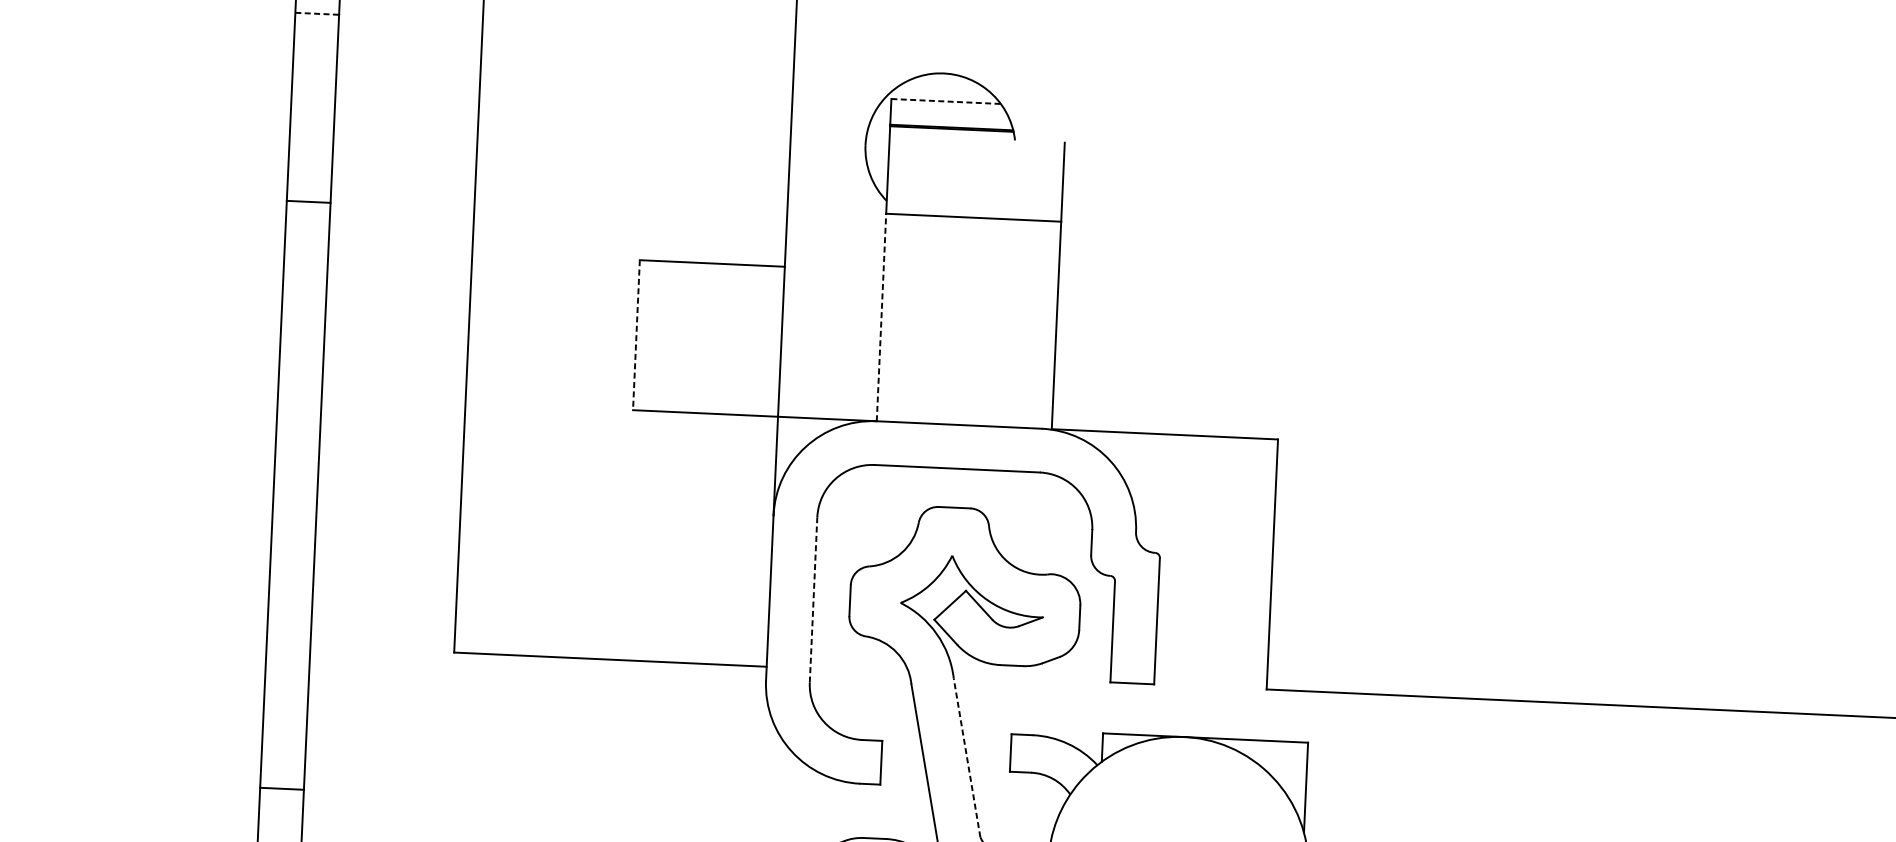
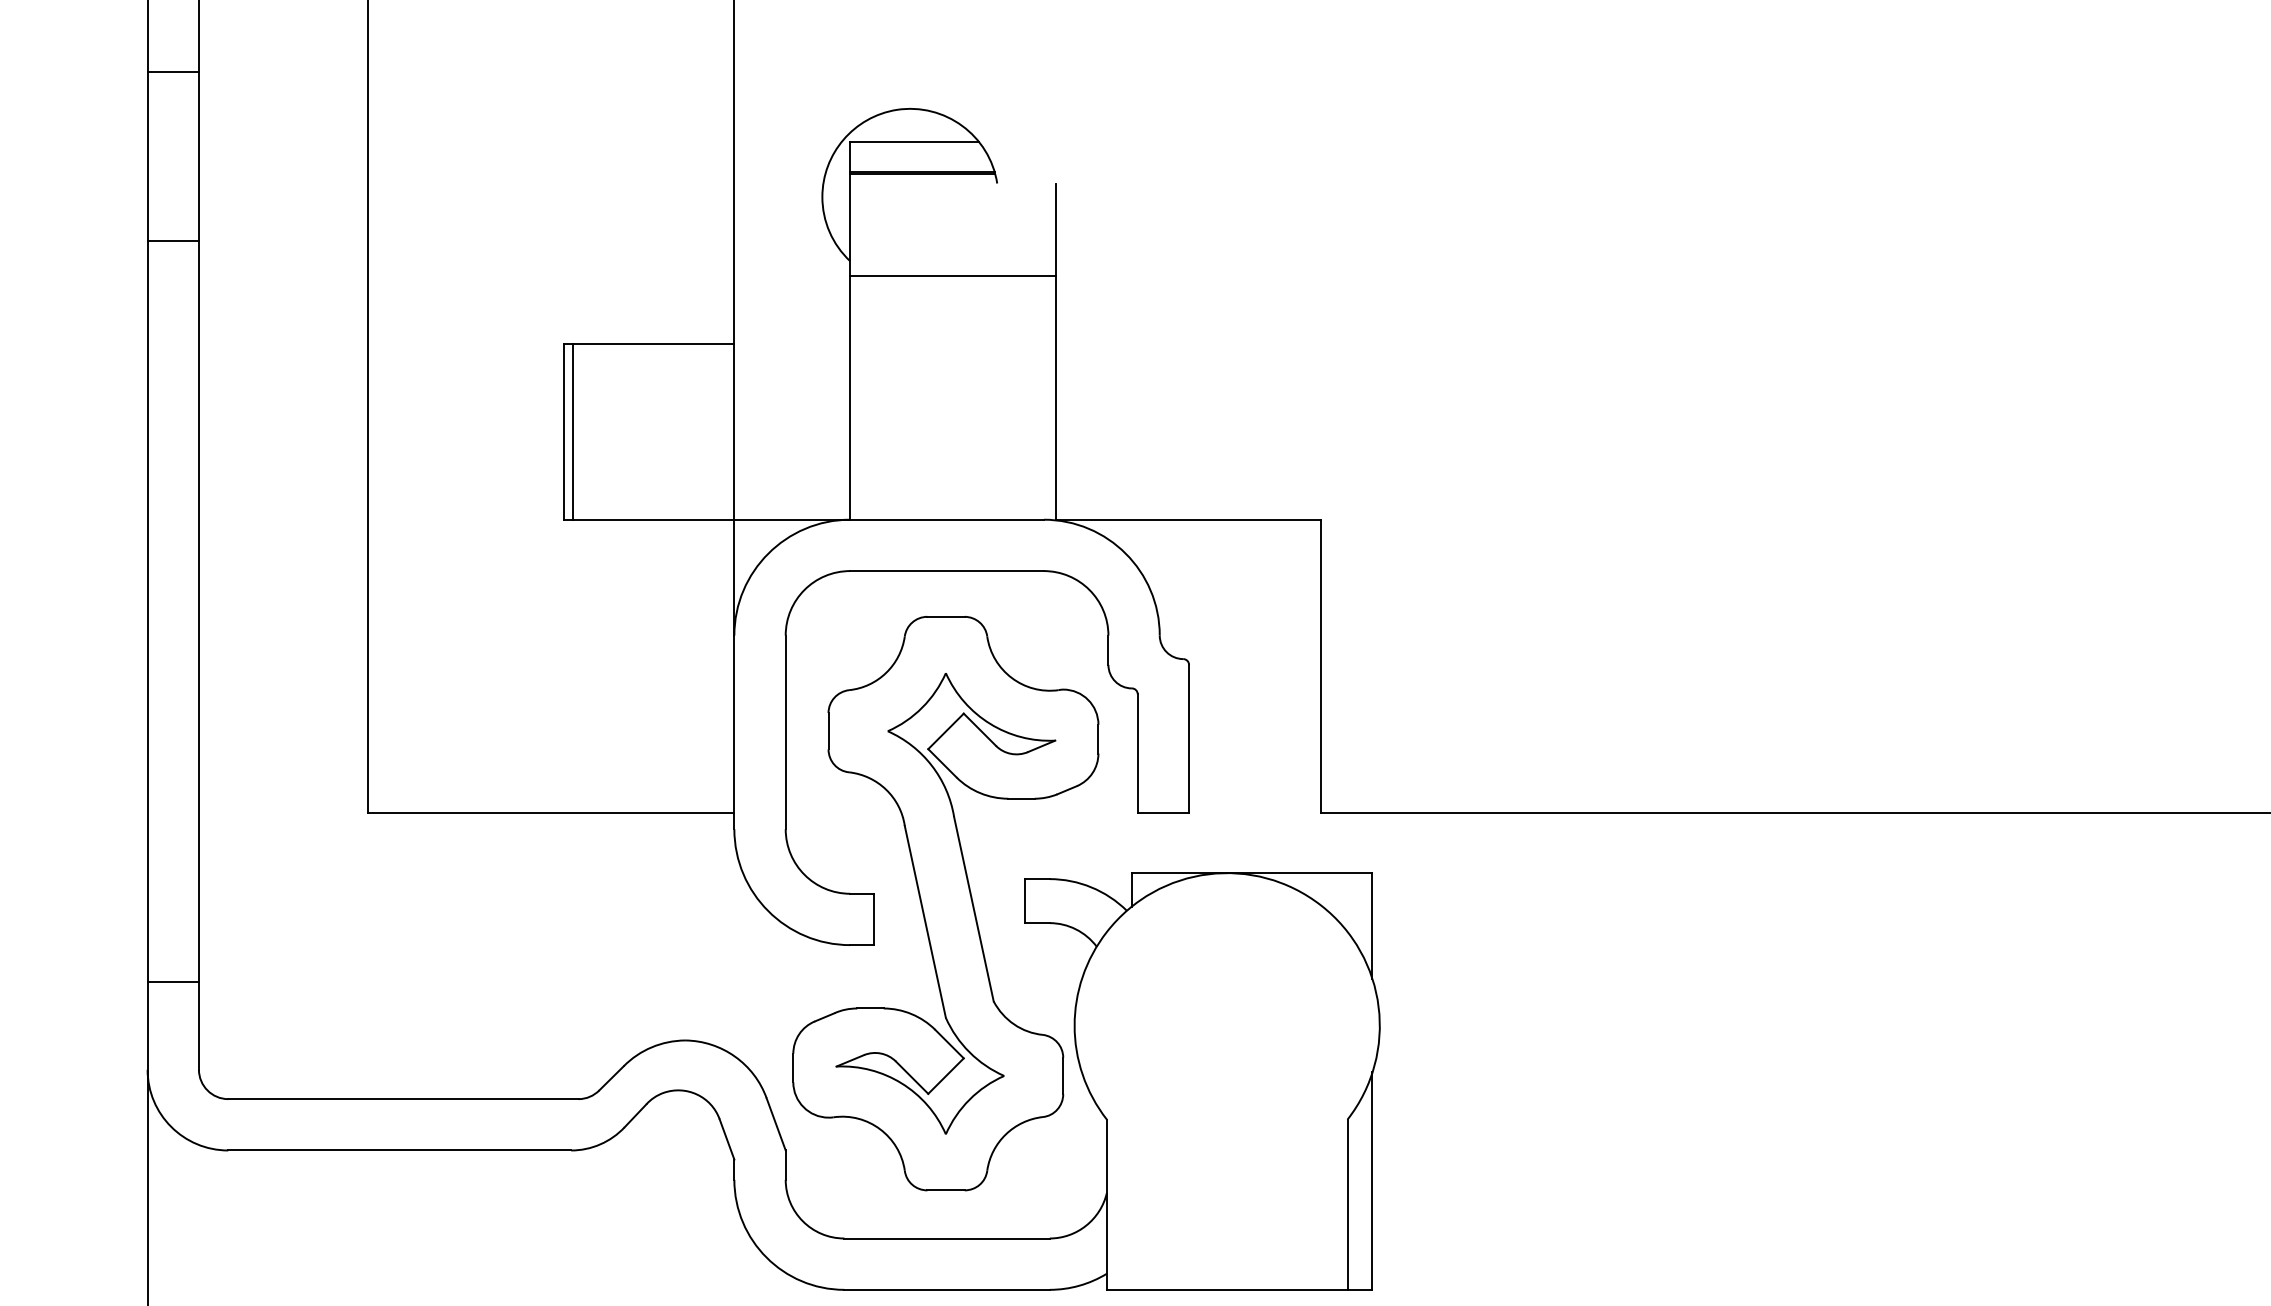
line: (317, 13) -> (173, 72), dashed -> solid
line: (947, 101) -> (915, 141), dashed -> solid
line: (308, 202) -> (172, 241), moved
line: (881, 317) -> (850, 397), dashed -> solid
line: (636, 335) -> (564, 432), dashed -> solid
line: (644, 335) -> (573, 431), added
line: (813, 600) -> (785, 732), dashed -> solid
line: (966, 757) -> (973, 908), dashed -> solid

